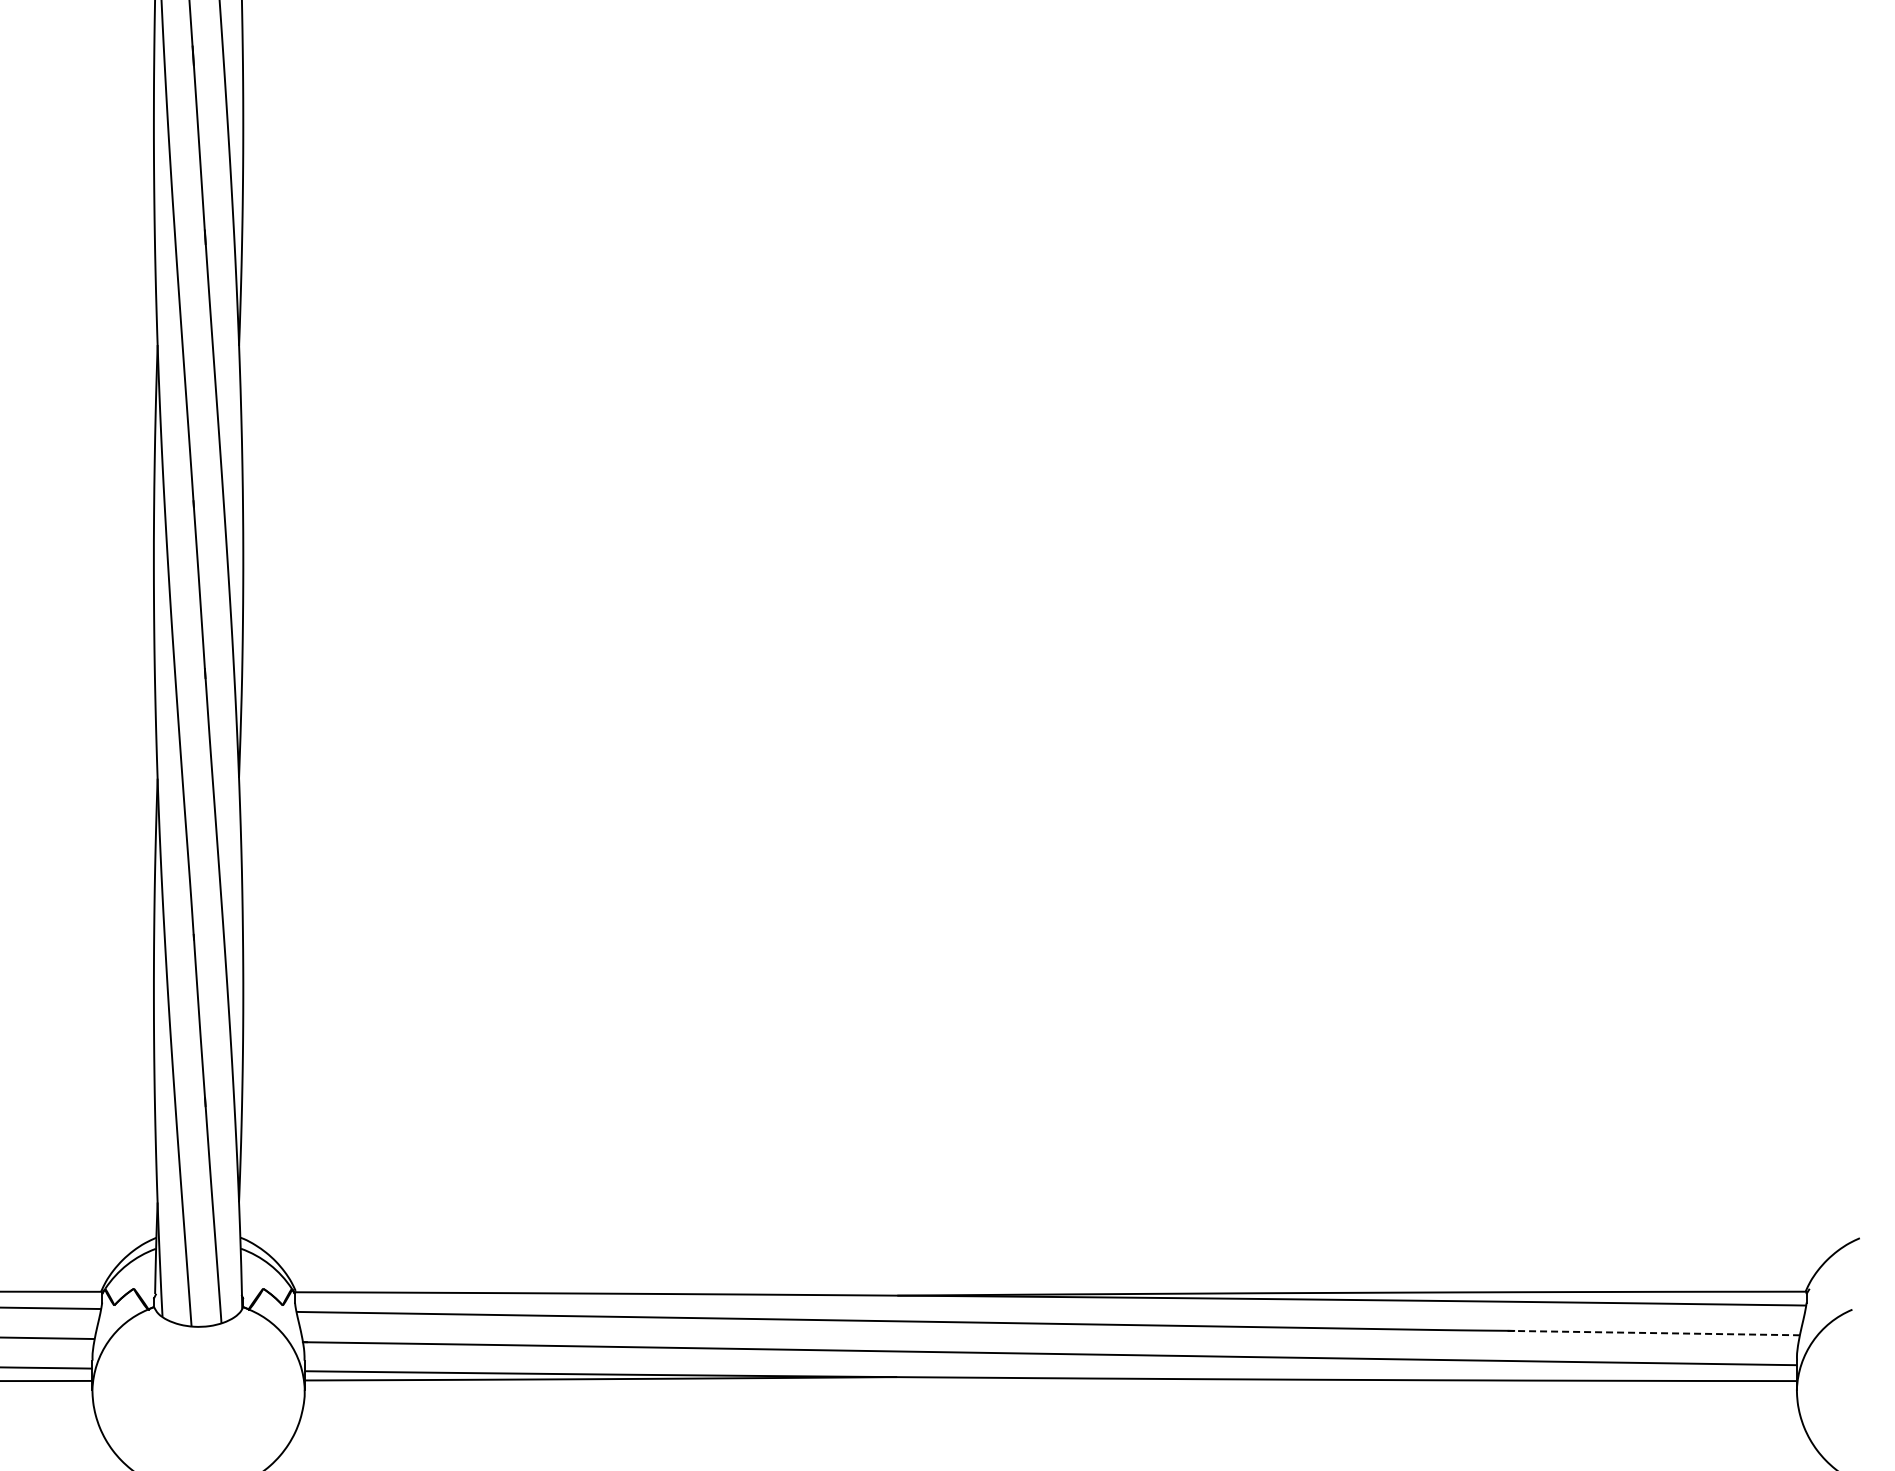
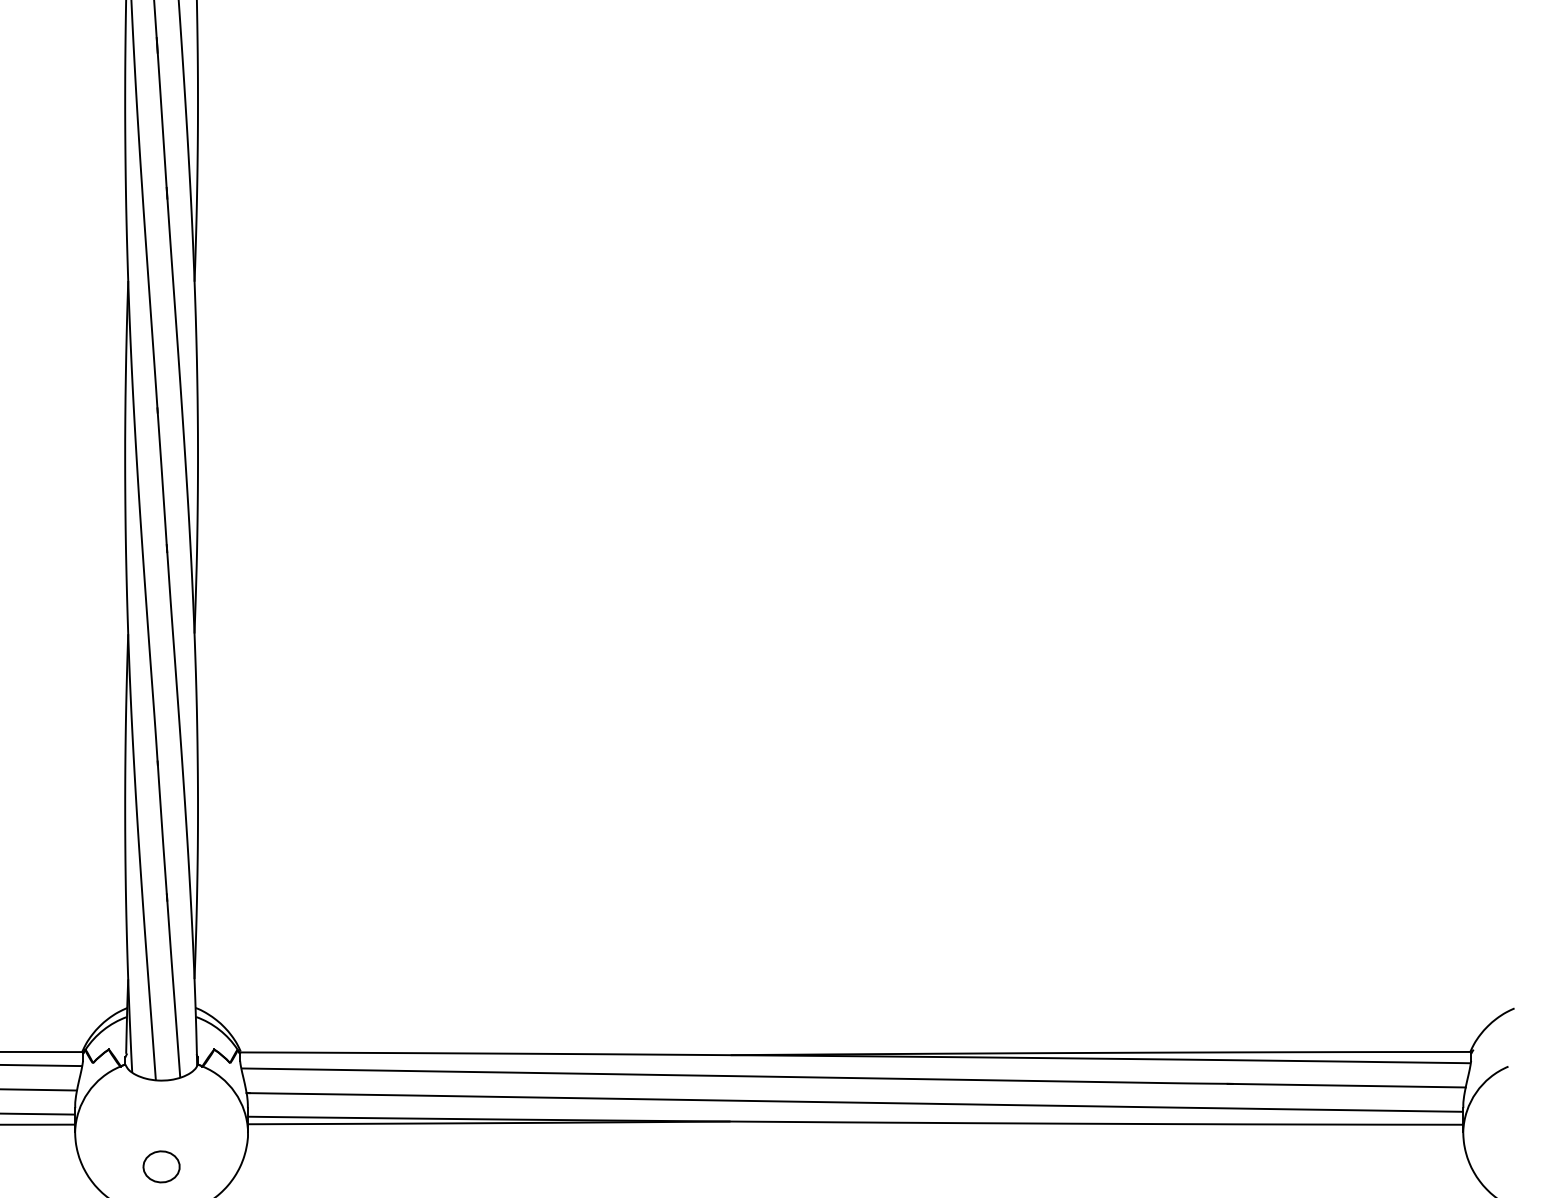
line: (1653, 1333) -> (1346, 1086), dashed -> solid
part: (198, 1432) -> (161, 1166), added

